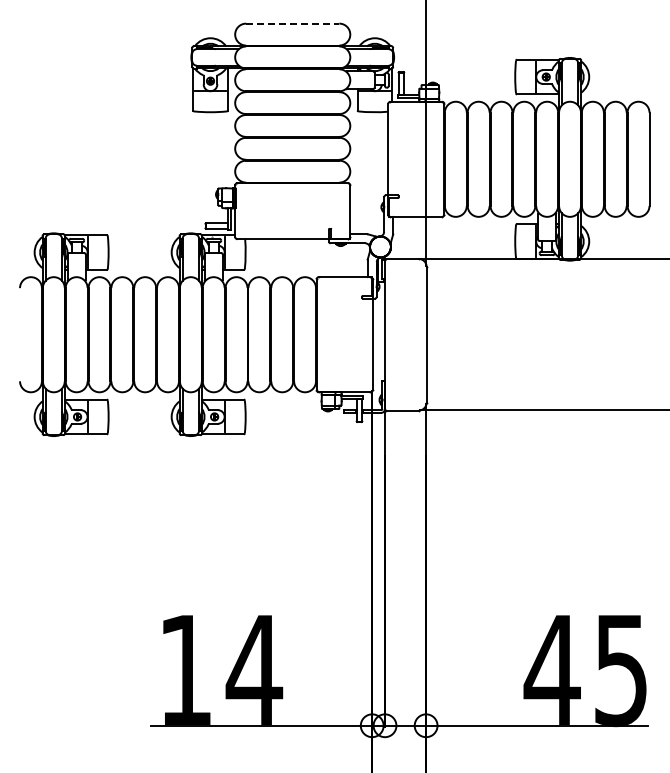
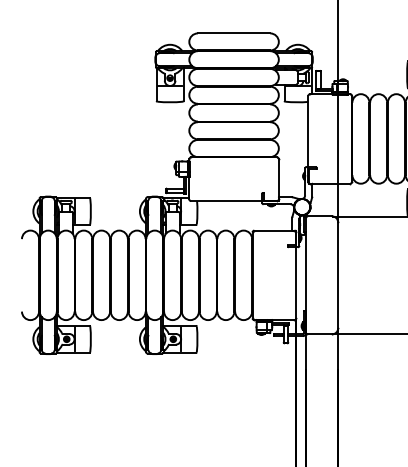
line: (292, 23) -> (233, 33), dashed -> solid

